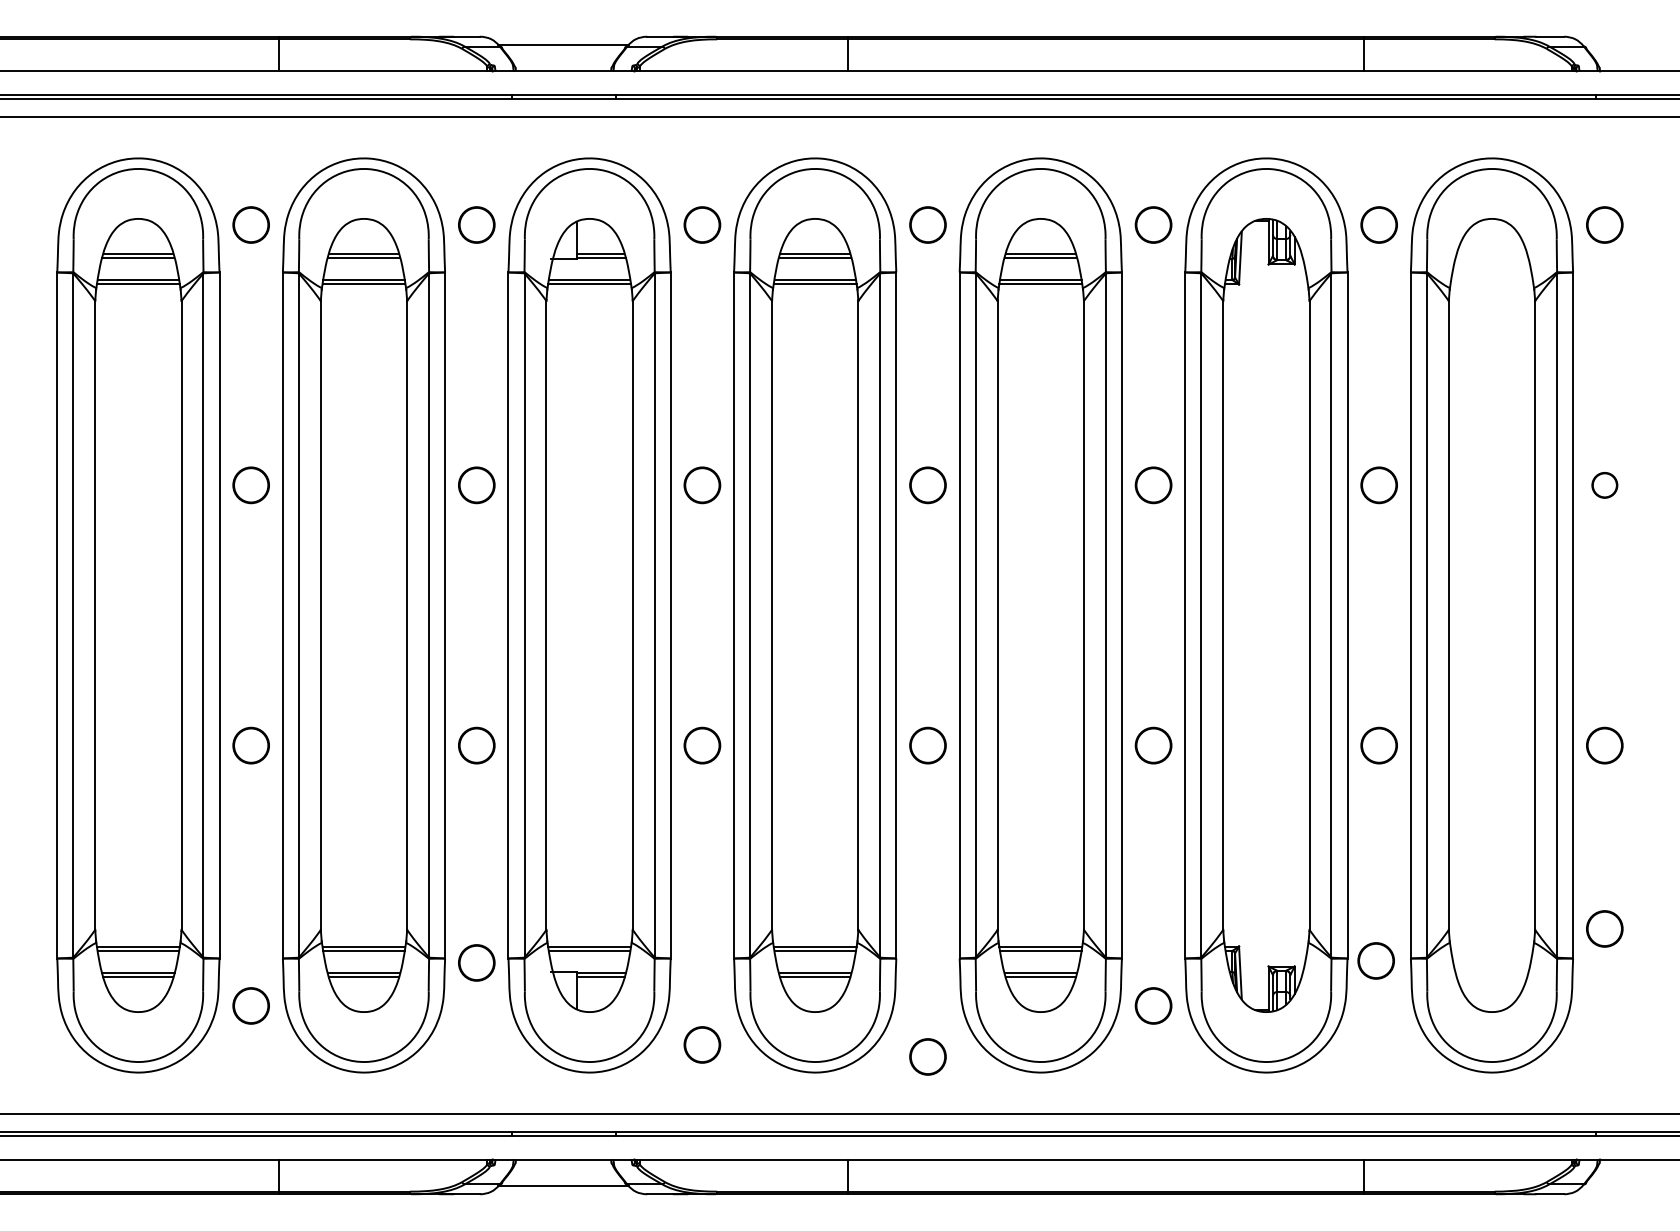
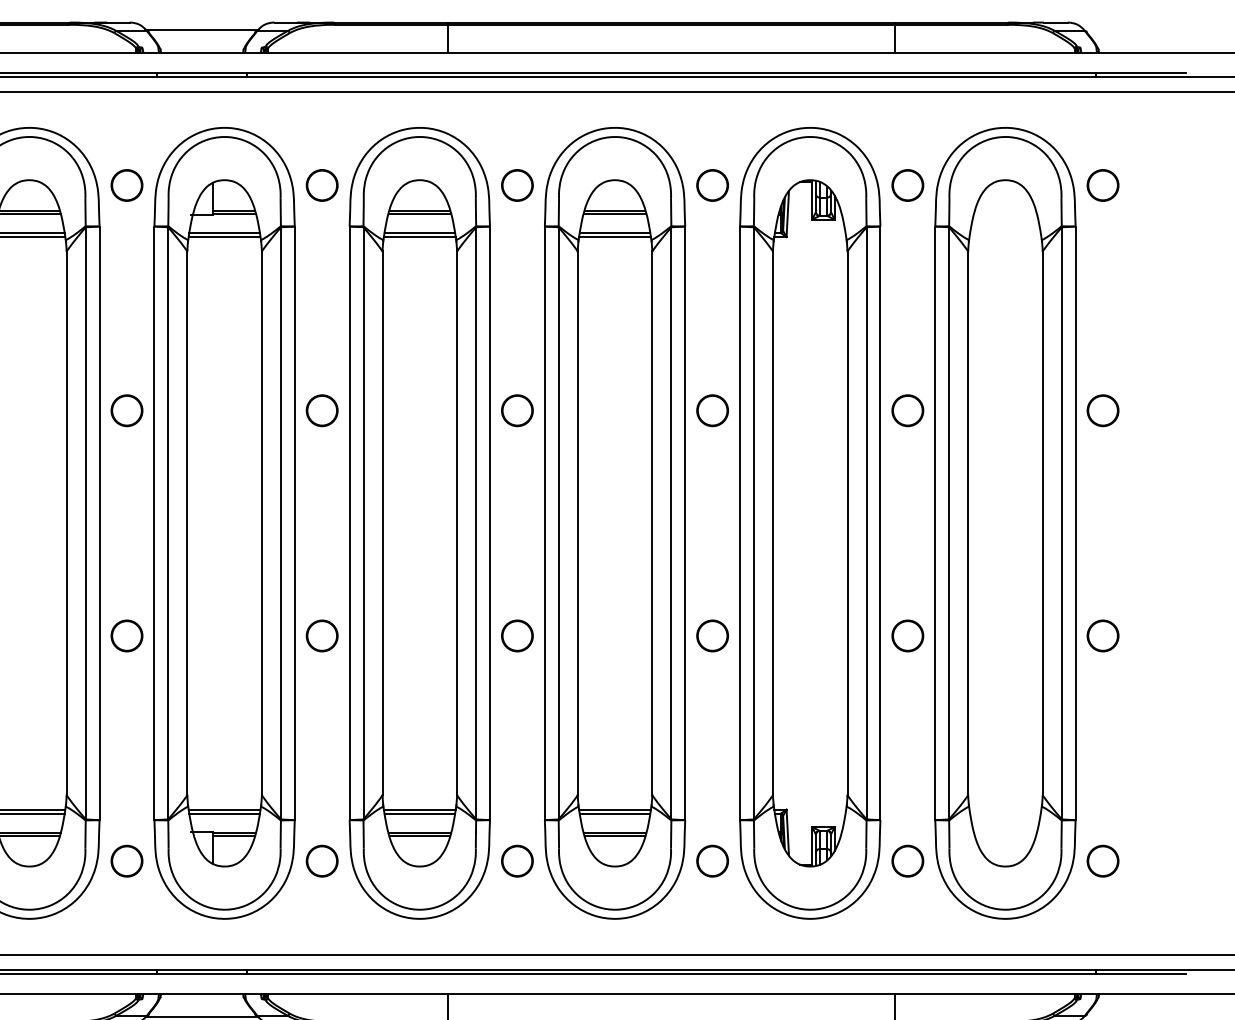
part: (1604, 485) -> (1102, 410), size x1.43
circle: (1604, 928) -> (1102, 860), moved
circle: (1375, 960) -> (907, 860), moved
circle: (476, 962) -> (126, 860), moved
part: (702, 1044) -> (322, 860), moved
circle: (927, 1056) -> (516, 860), moved

